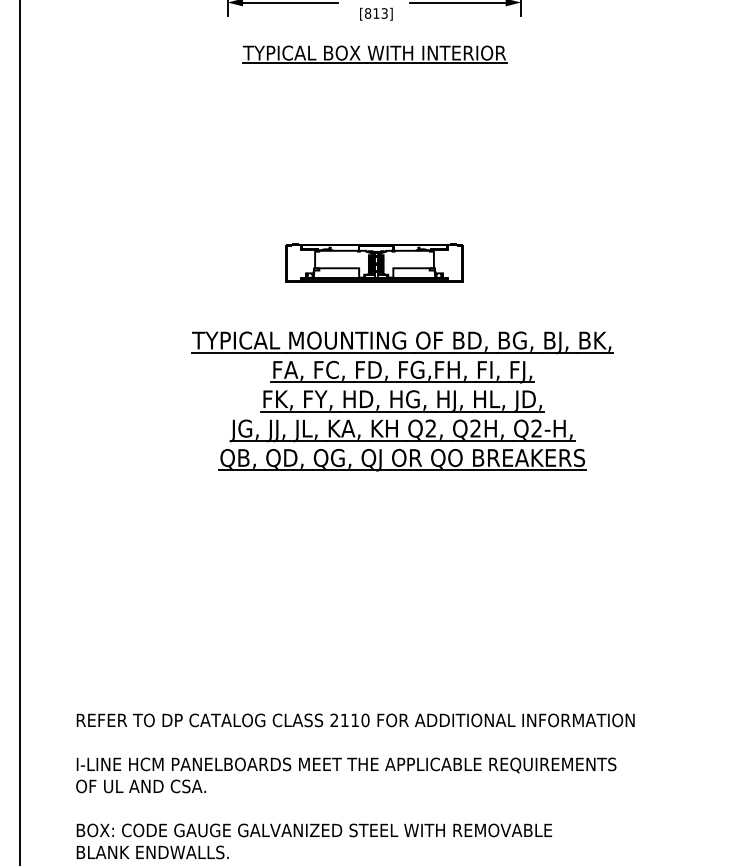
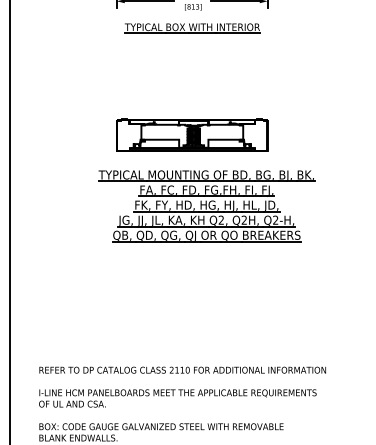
part: (374, 261) -> (192, 134), size x1.67

